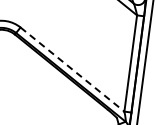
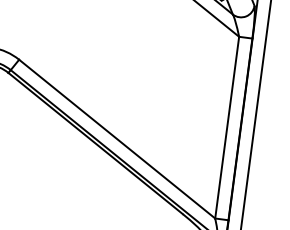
line: (72, 69) -> (117, 138), dashed -> solid

